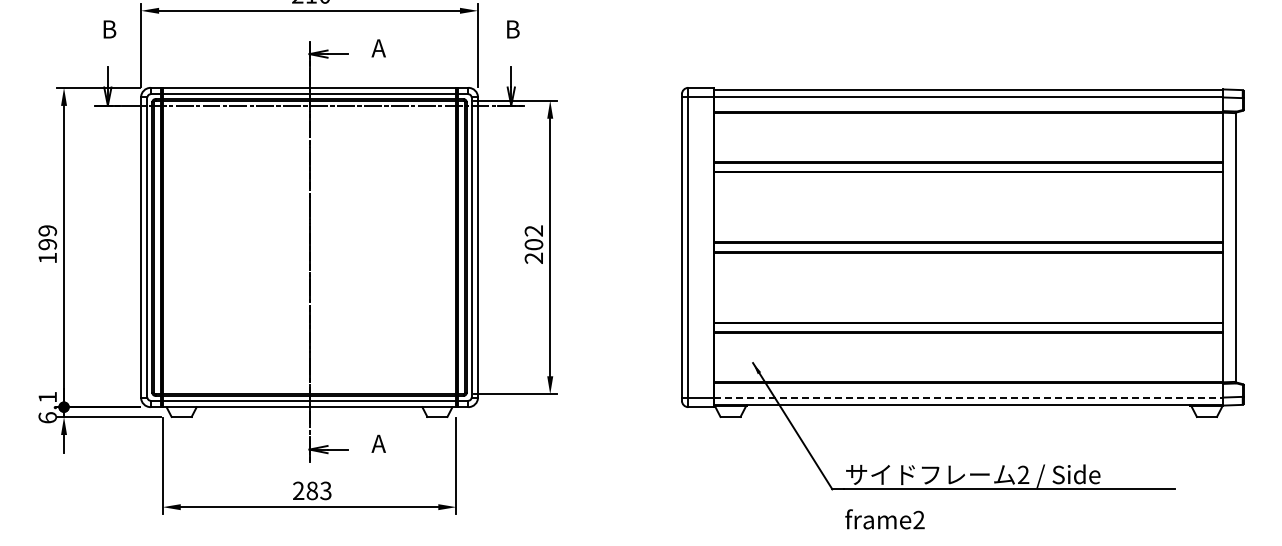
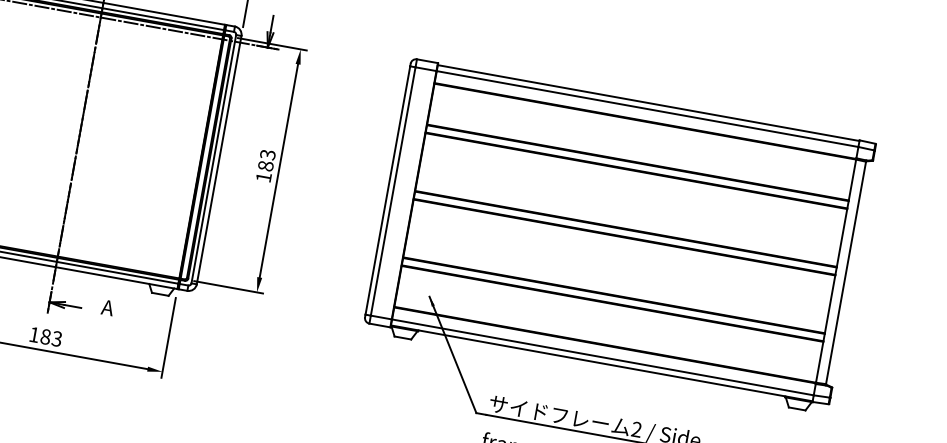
text: (533, 244) -> (265, 165), 202 -> 183
line: (968, 397) -> (602, 357), dashed -> solid
text: (298, 490) -> (34, 334), 283 -> 183

